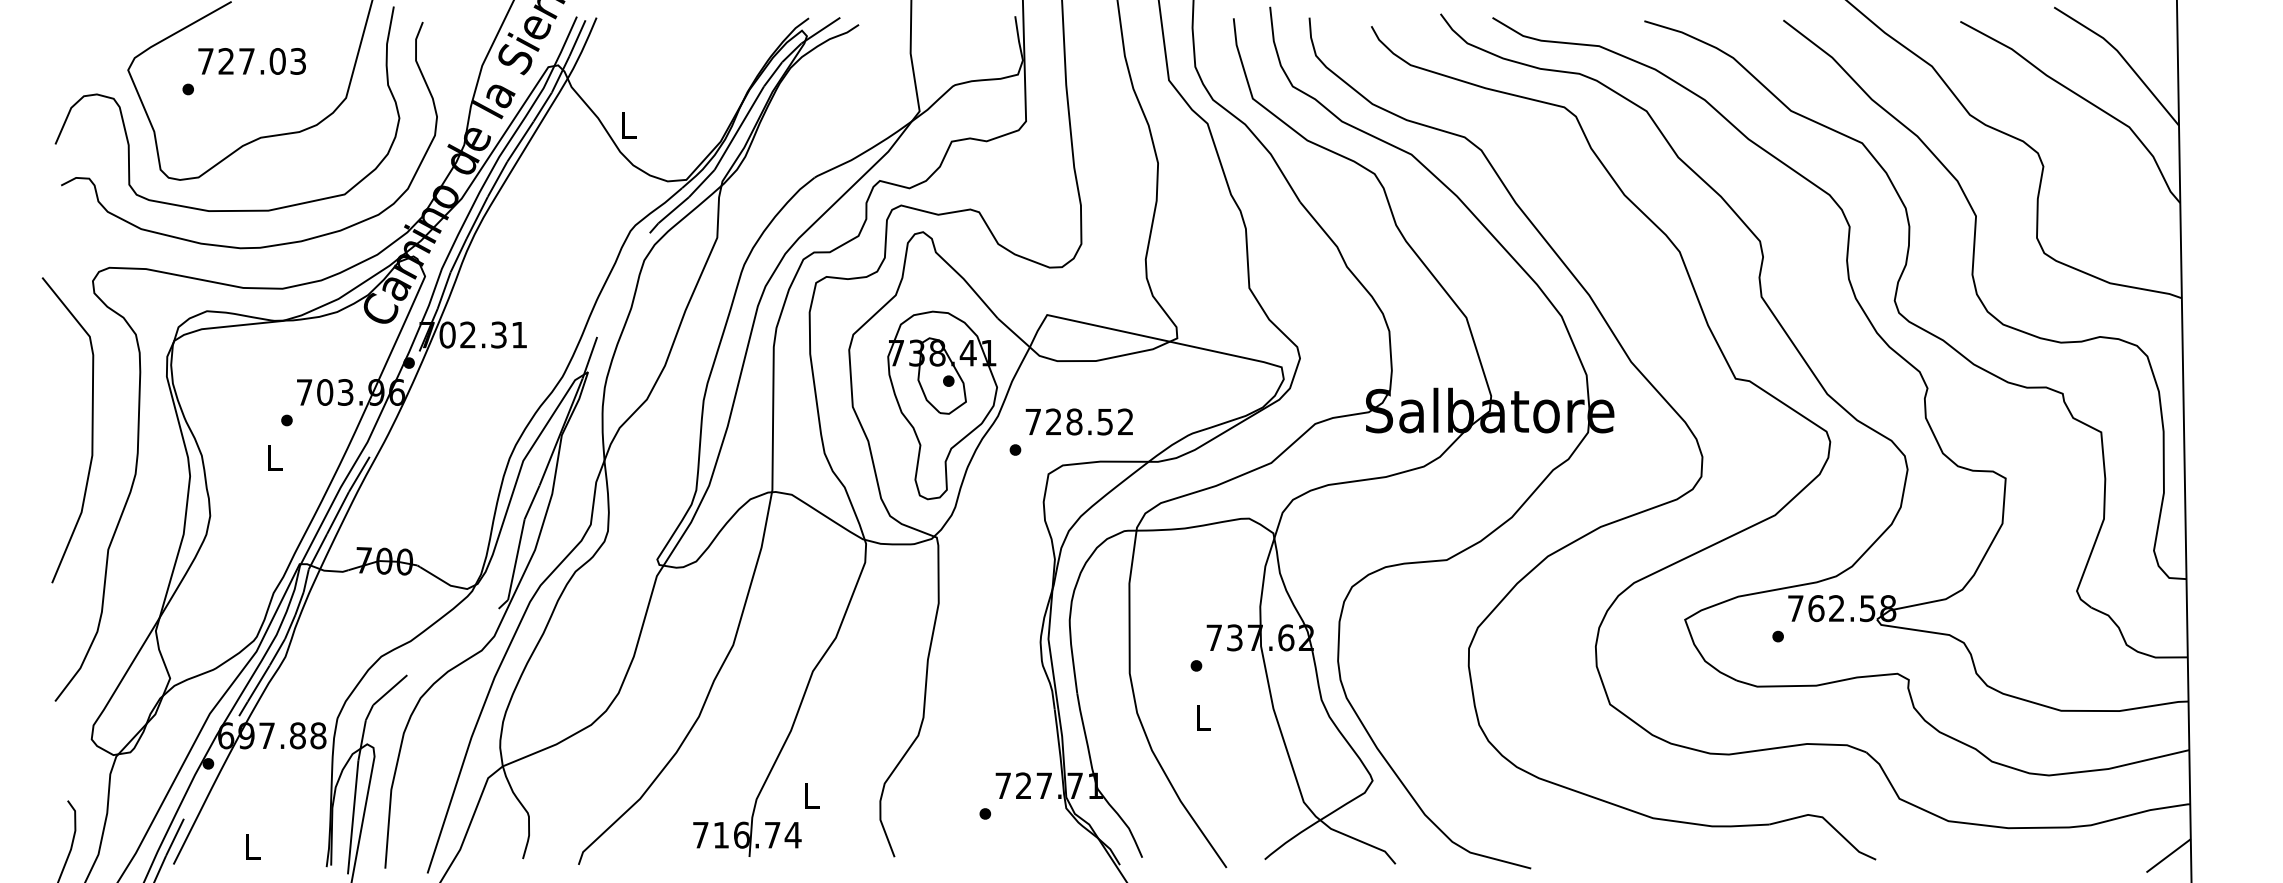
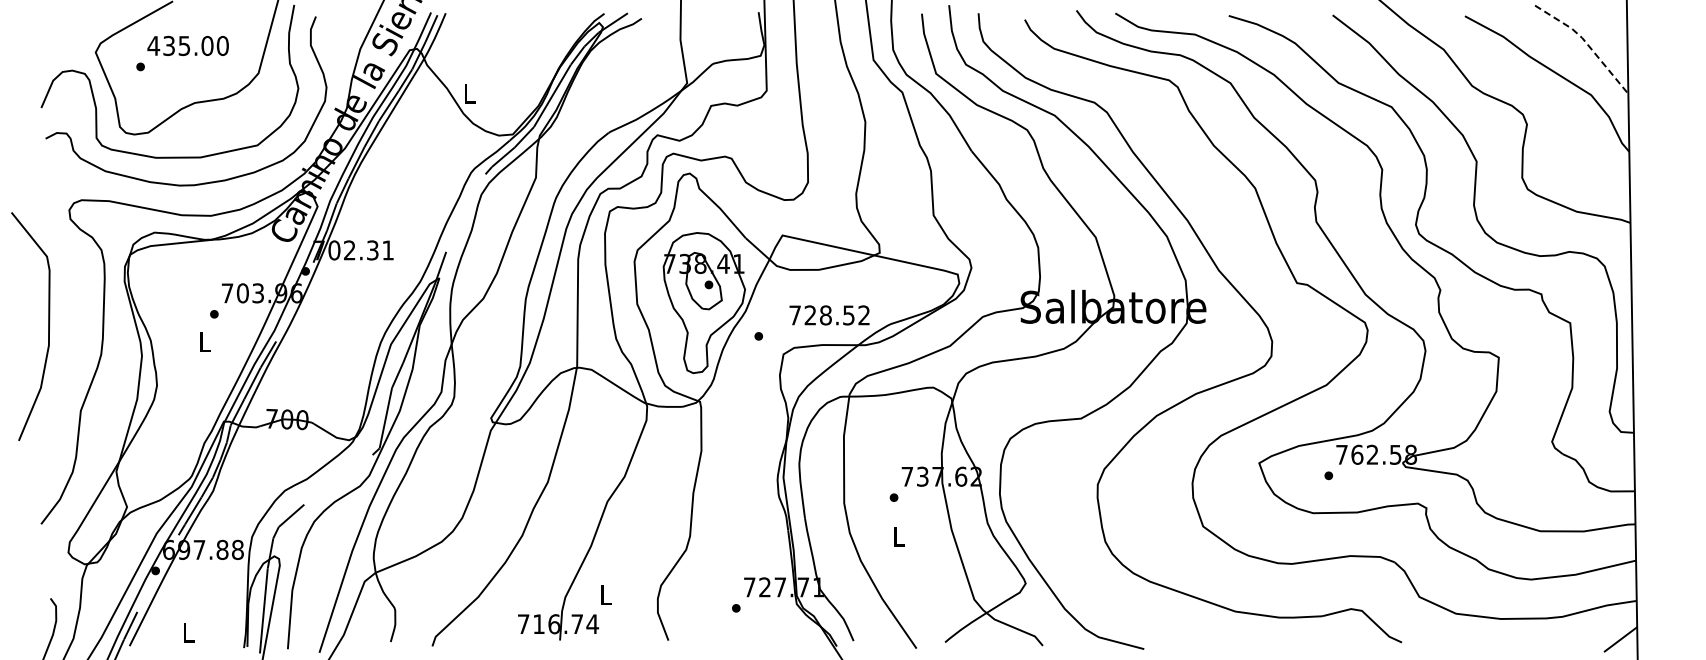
line: (2122, 58) -> (1586, 43), solid -> dashed
text: (250, 60) -> (187, 45), 727.03 -> 435.00
text: (1079, 422) -> (829, 315), moved
curve: (91, 430) -> (48, 326), moved

